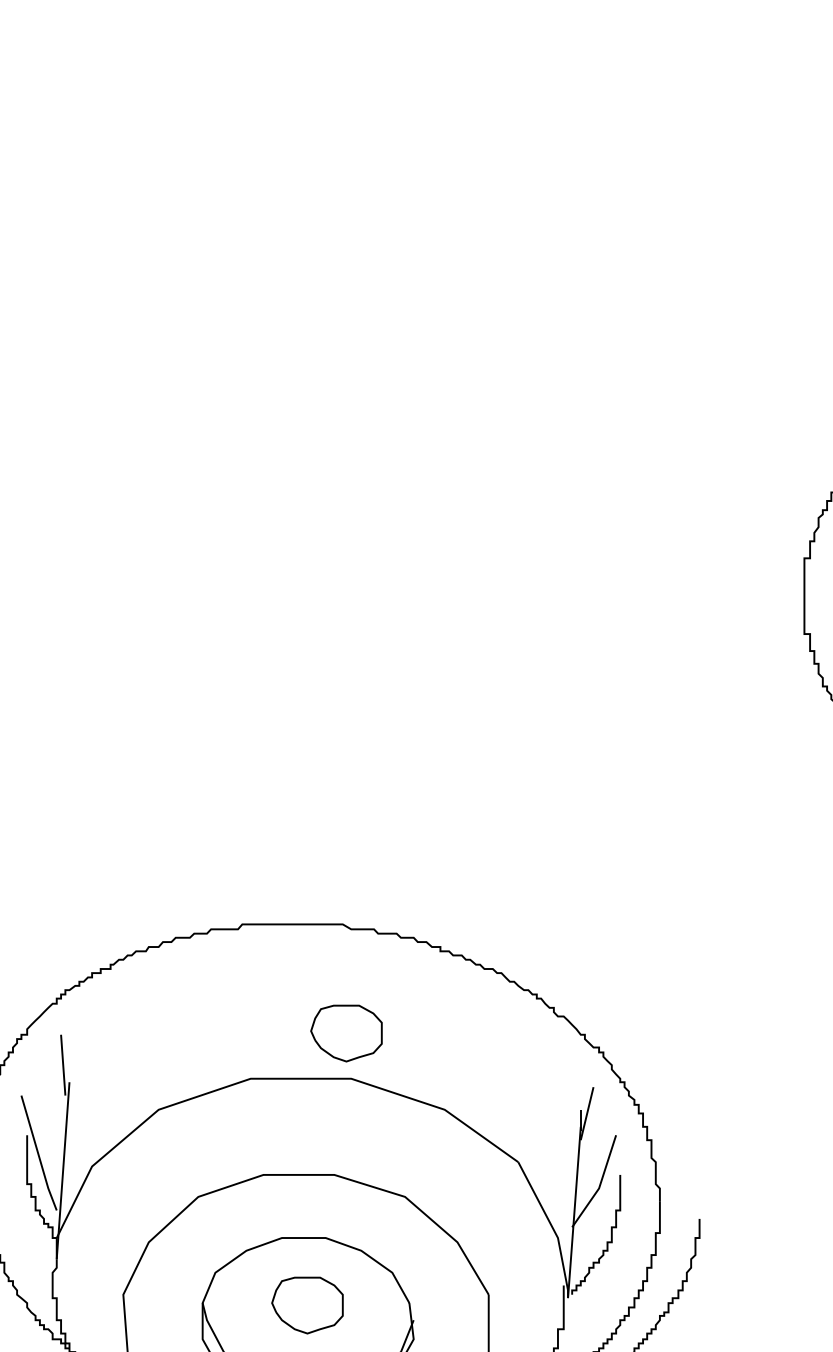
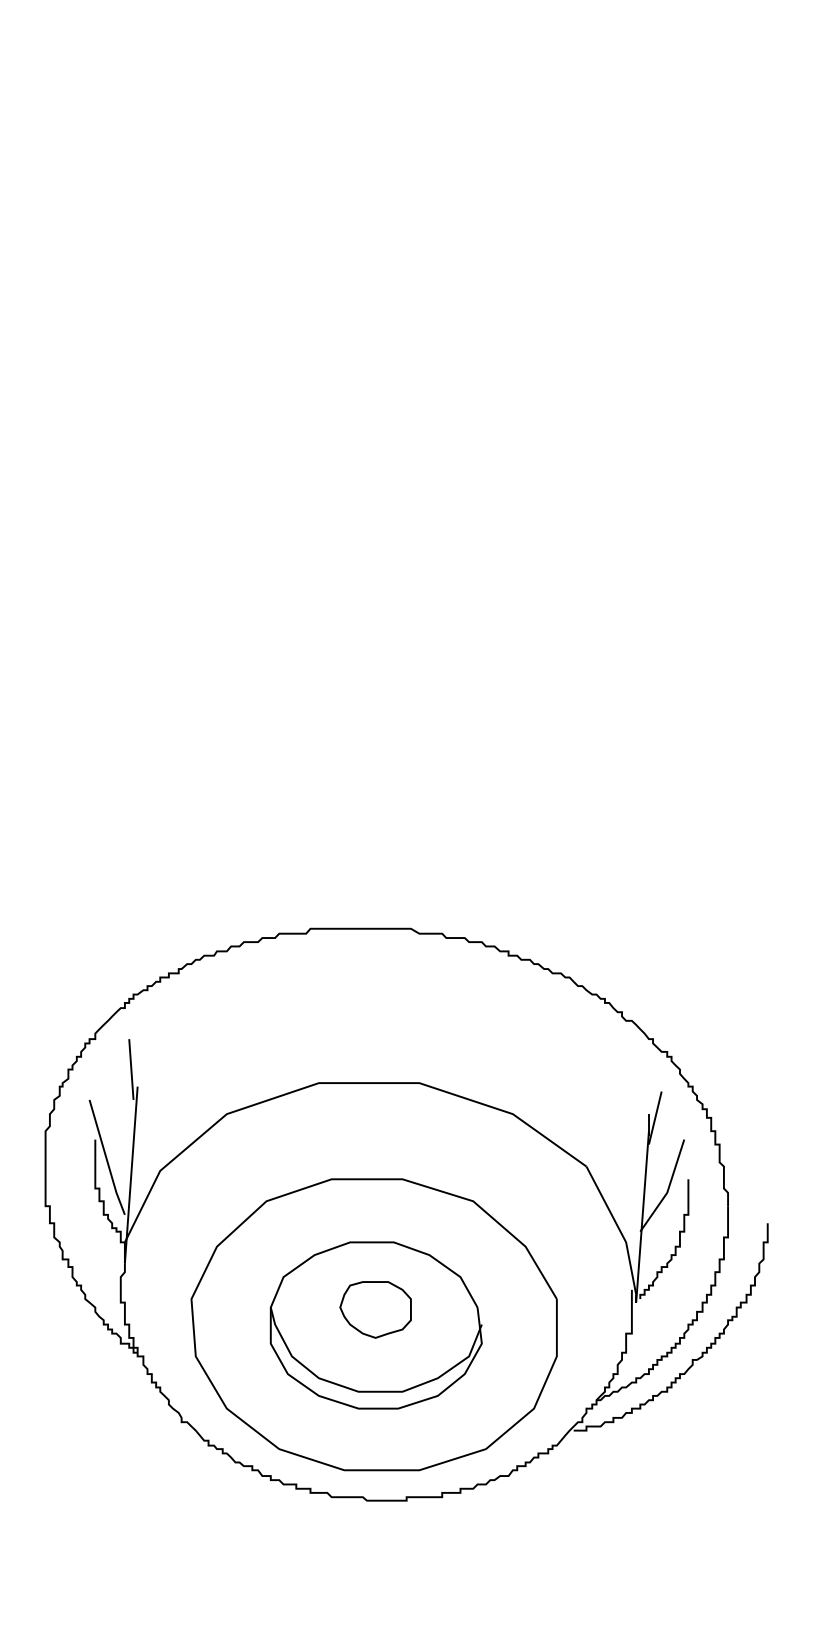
part: (346, 1033) -> (414, 1037), removed

